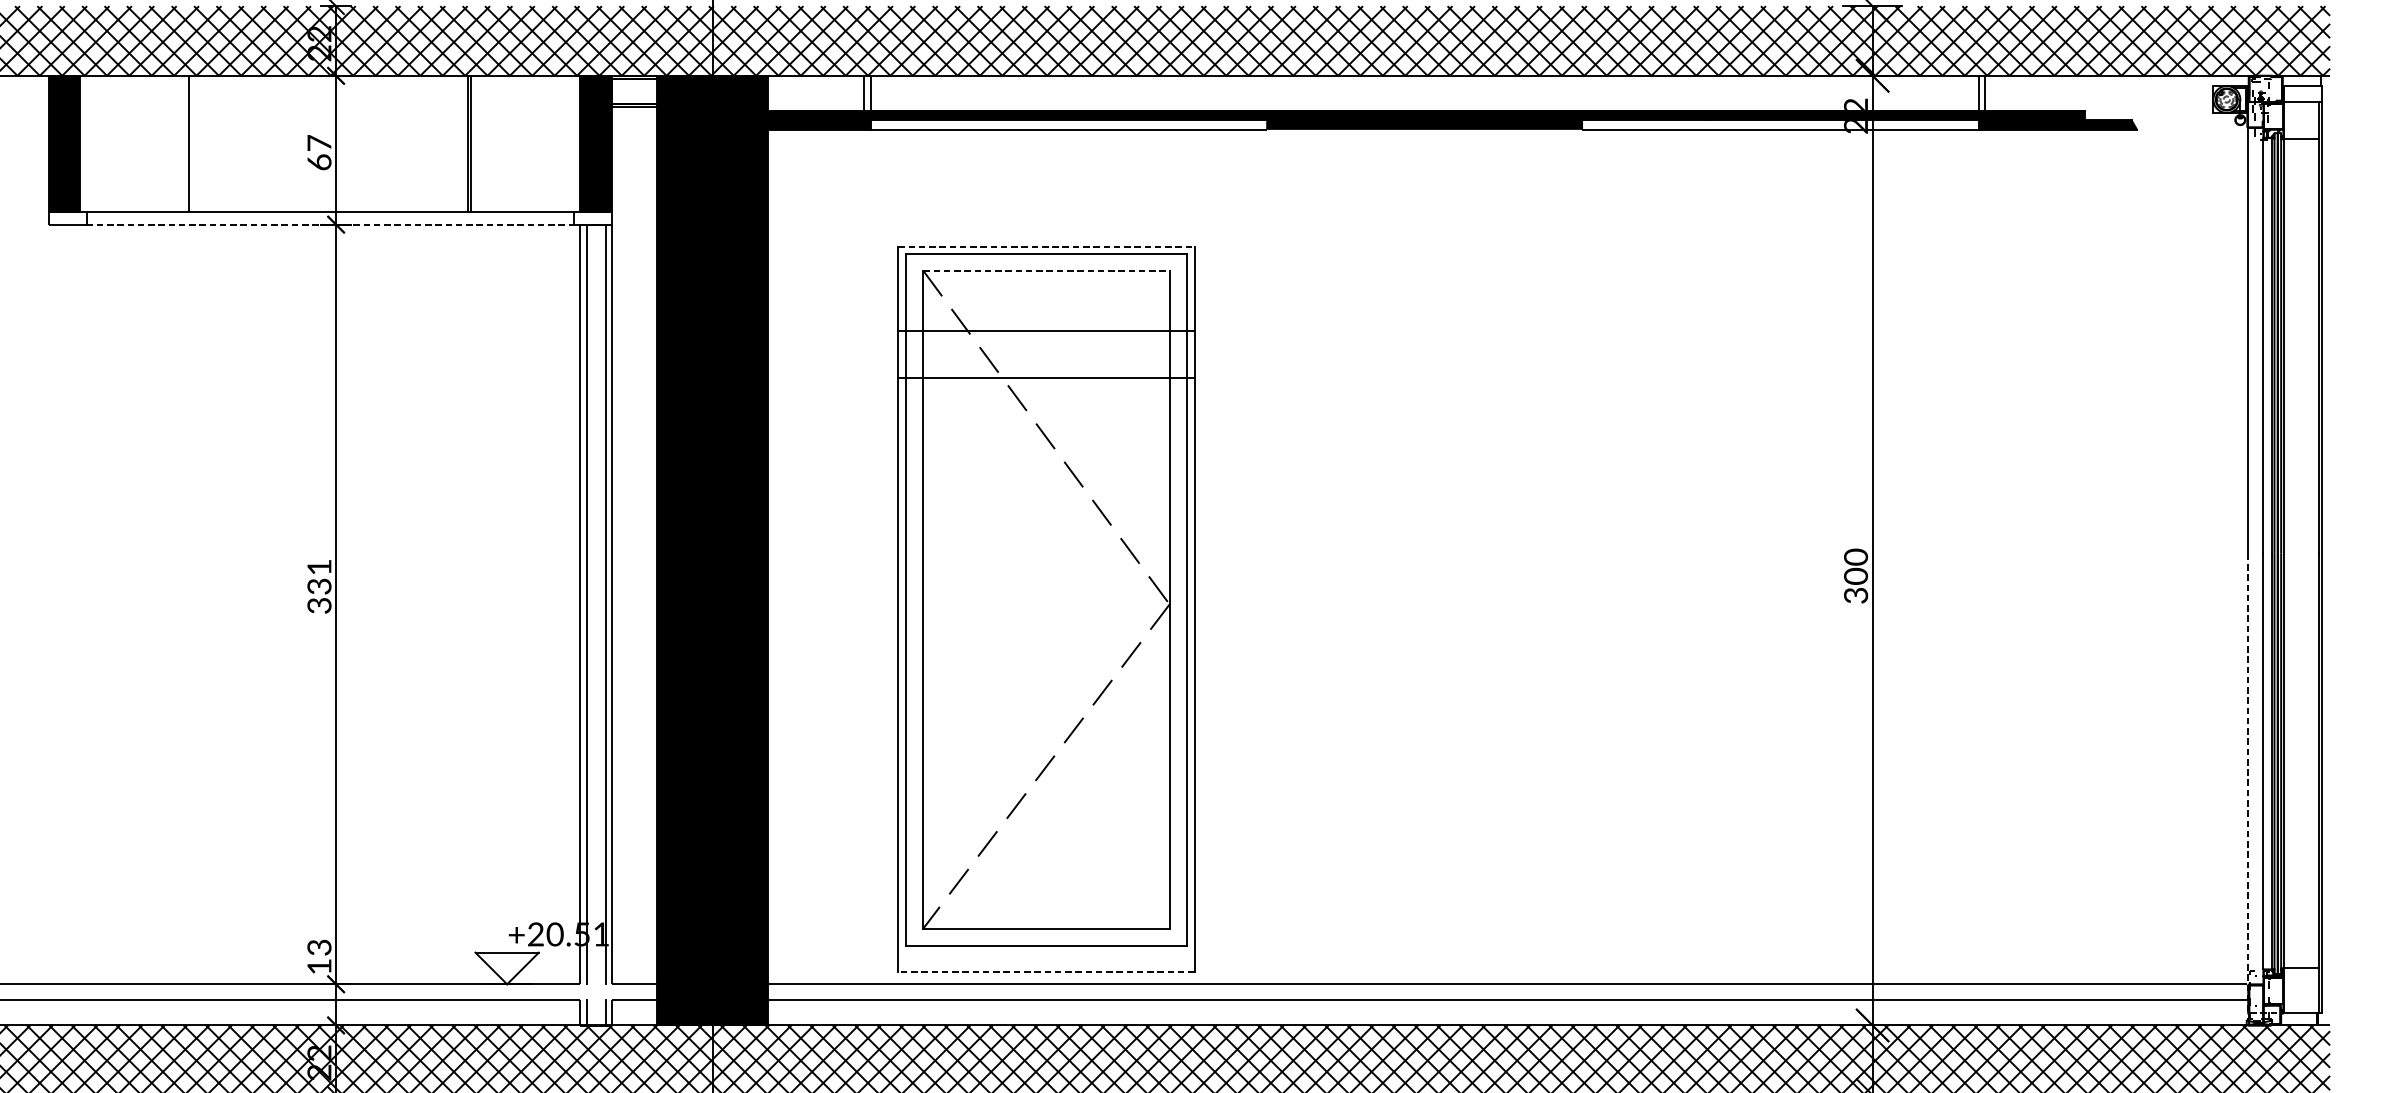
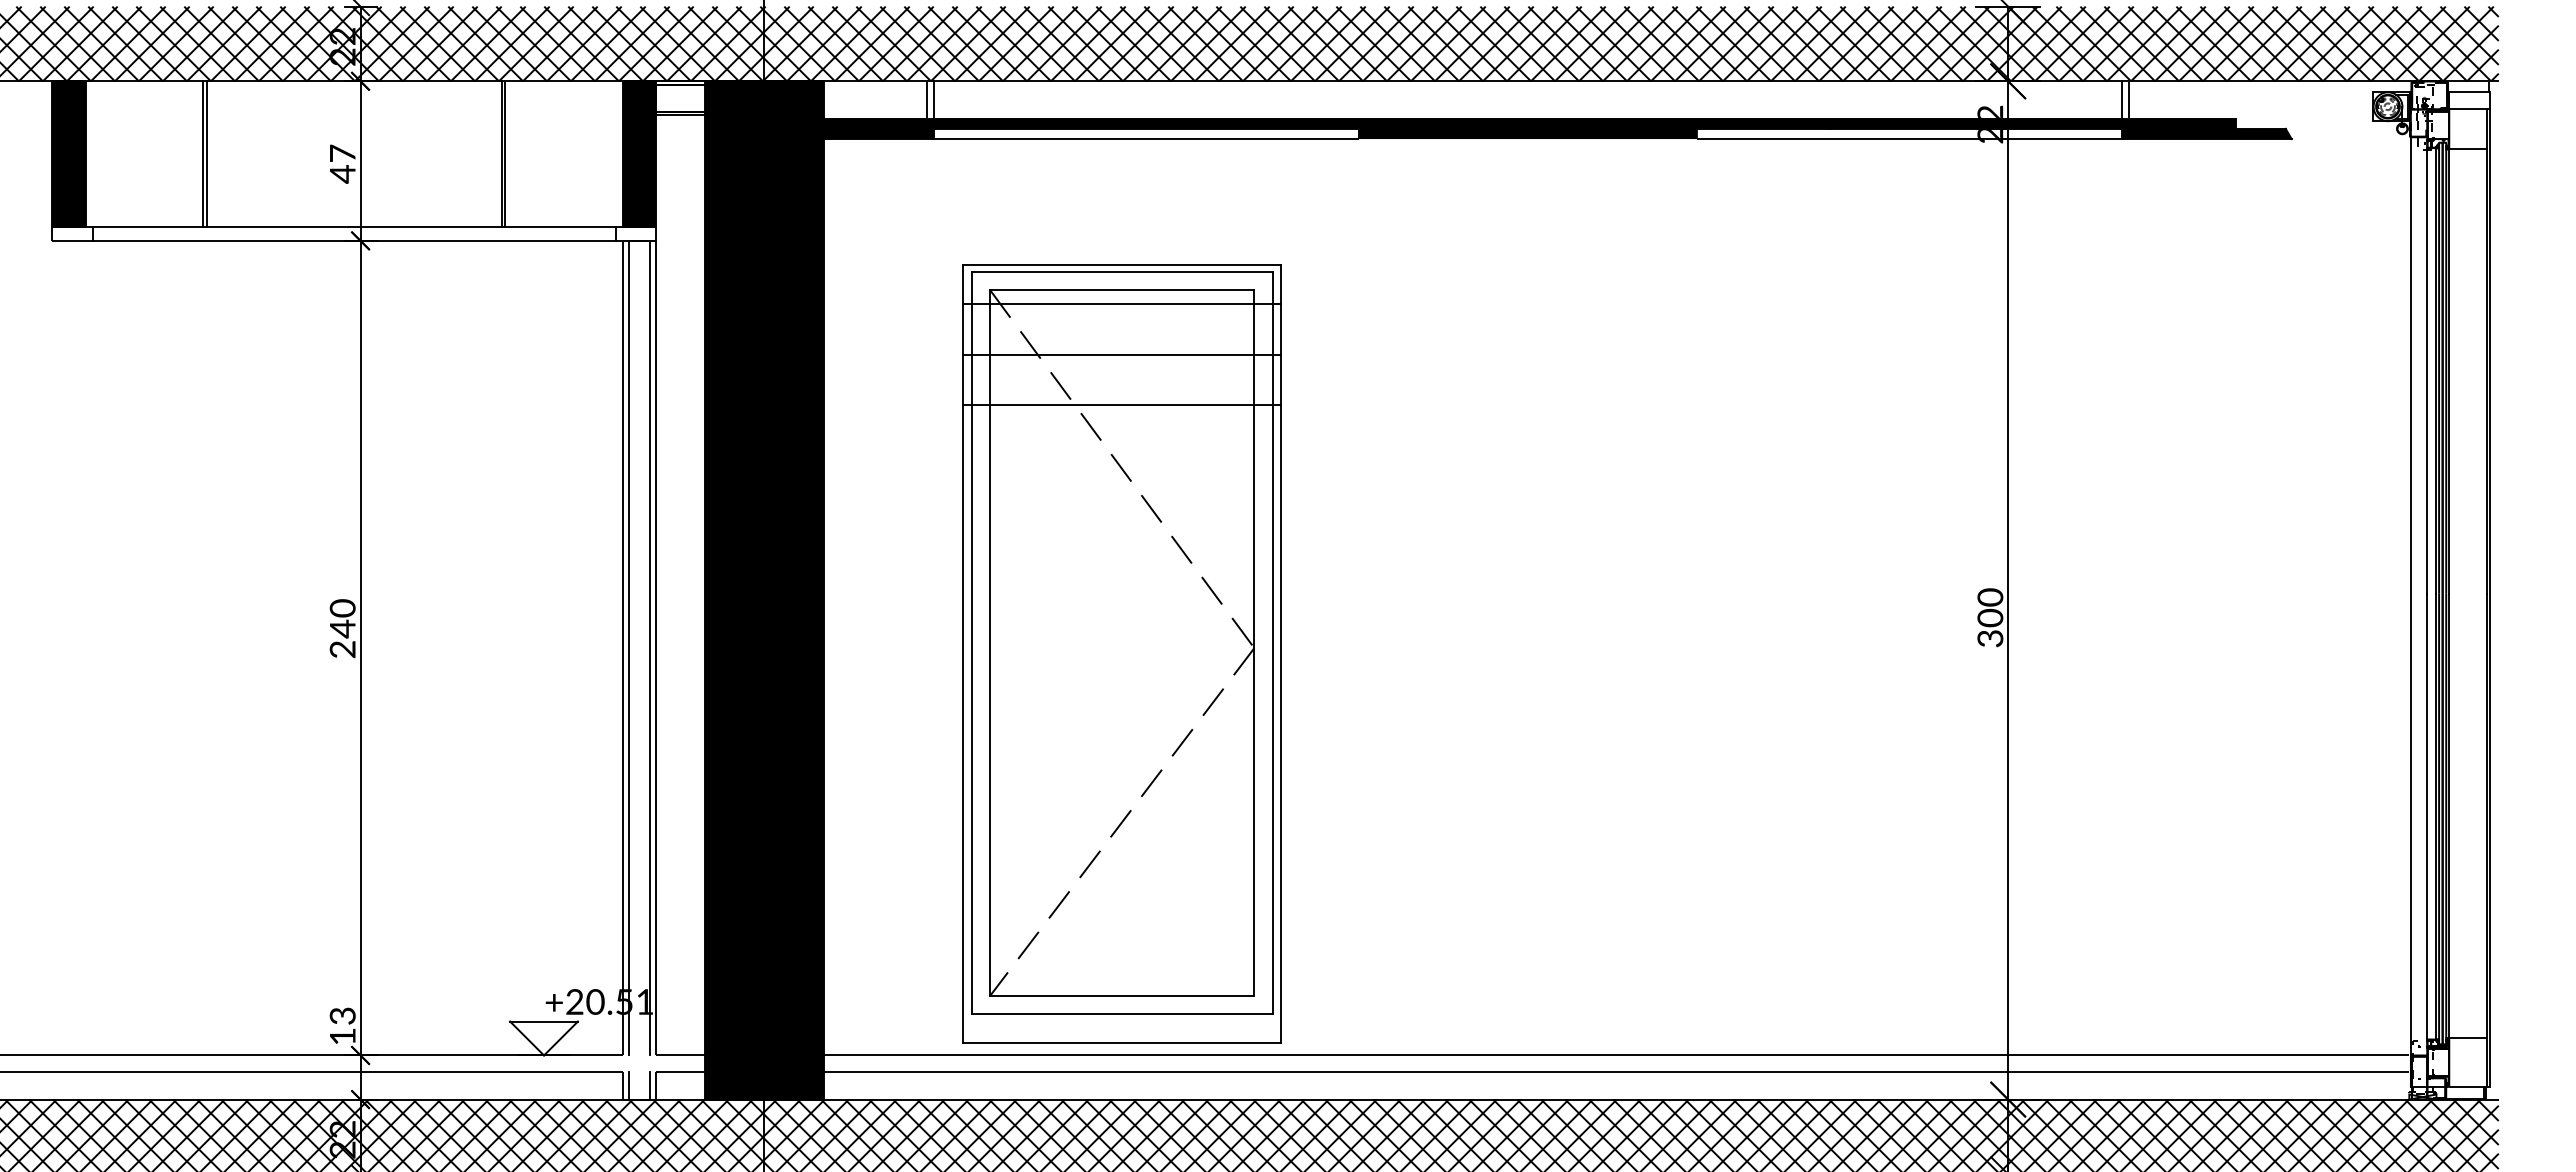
line: (192, 144) -> (206, 154), added
text: (319, 162) -> (342, 174), 67 -> 47
line: (330, 224) -> (354, 240), dashed -> solid
line: (1046, 247) -> (1122, 265), dashed -> solid
line: (1046, 270) -> (1122, 290), dashed -> solid
line: (1046, 283) -> (1122, 303), added
text: (319, 586) -> (342, 628), 331 -> 240
line: (2247, 801) -> (2410, 859), dashed -> solid
line: (1046, 972) -> (1122, 1042), dashed -> solid

